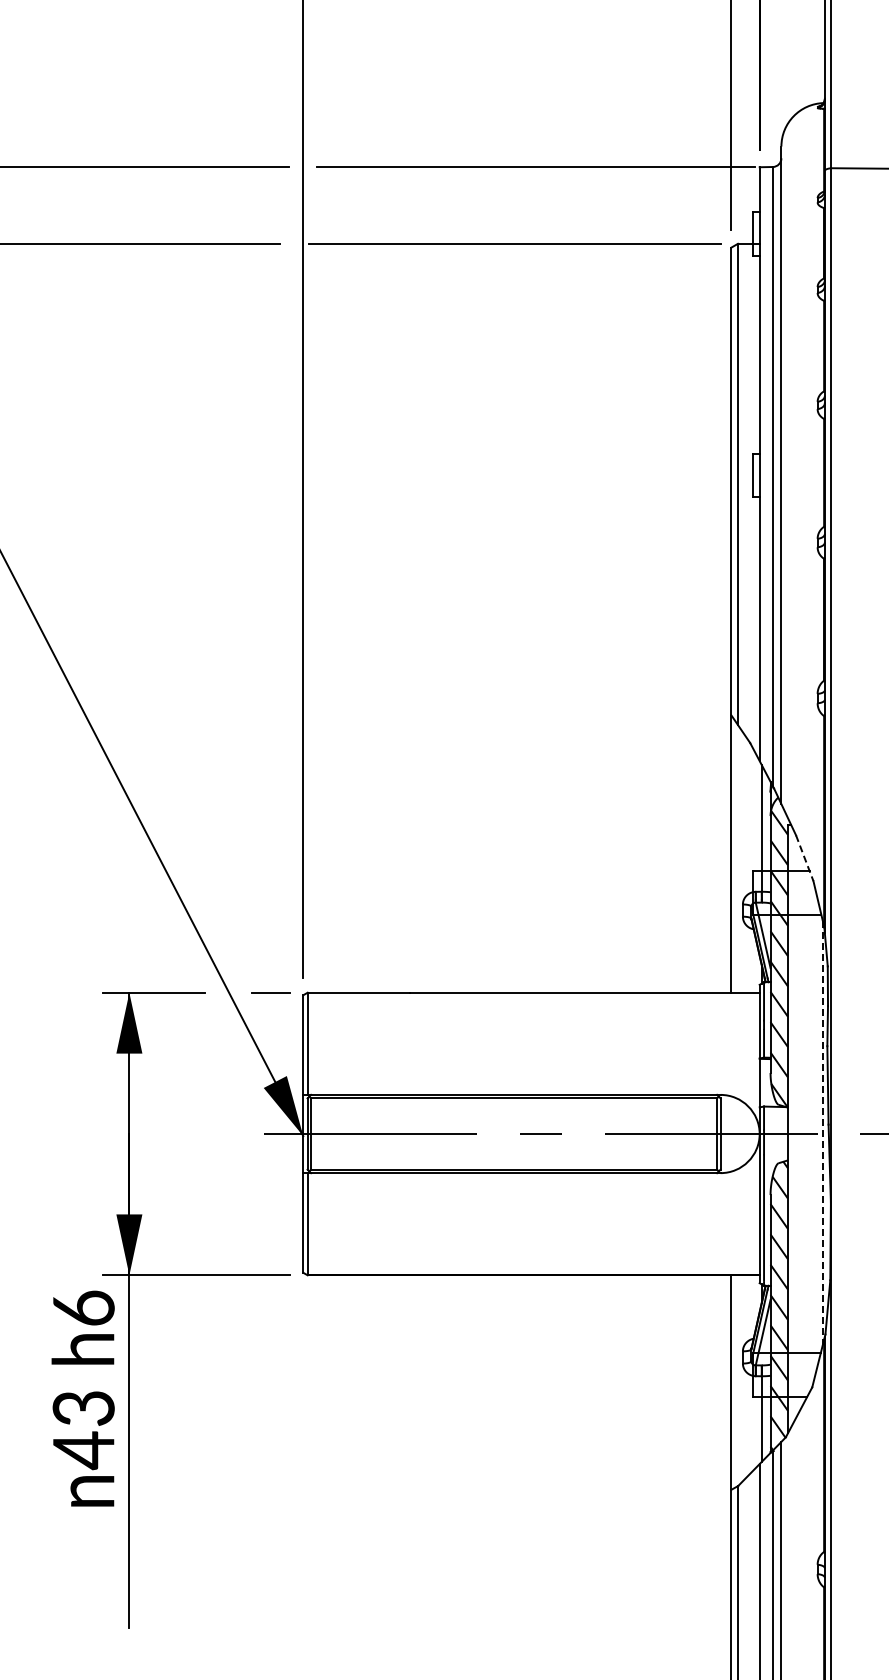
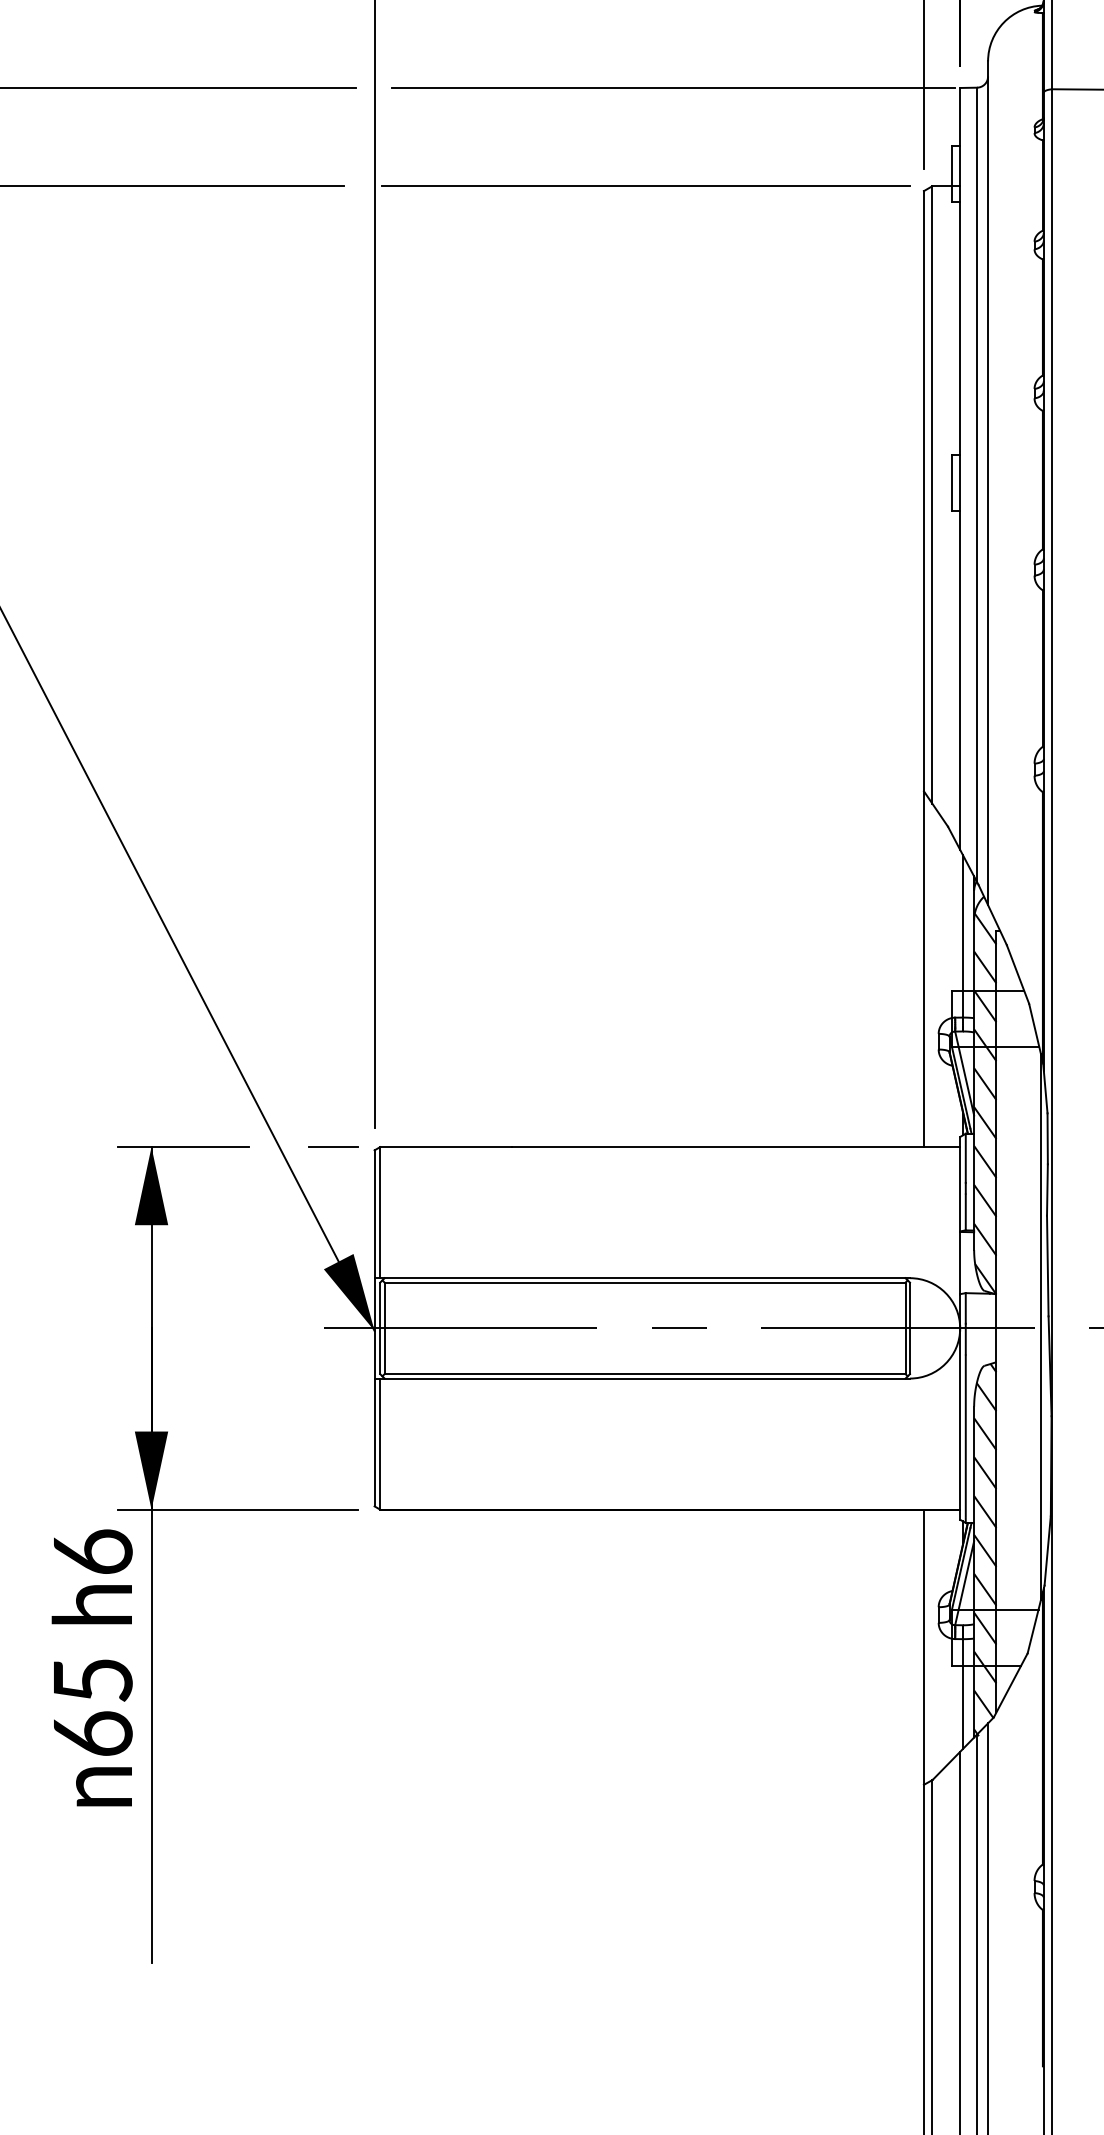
line: (804, 858) -> (1017, 974), dashed -> solid
line: (822, 1133) -> (1040, 1327), dashed -> solid
text: (83, 1430) -> (92, 1708), 43 -> 65

